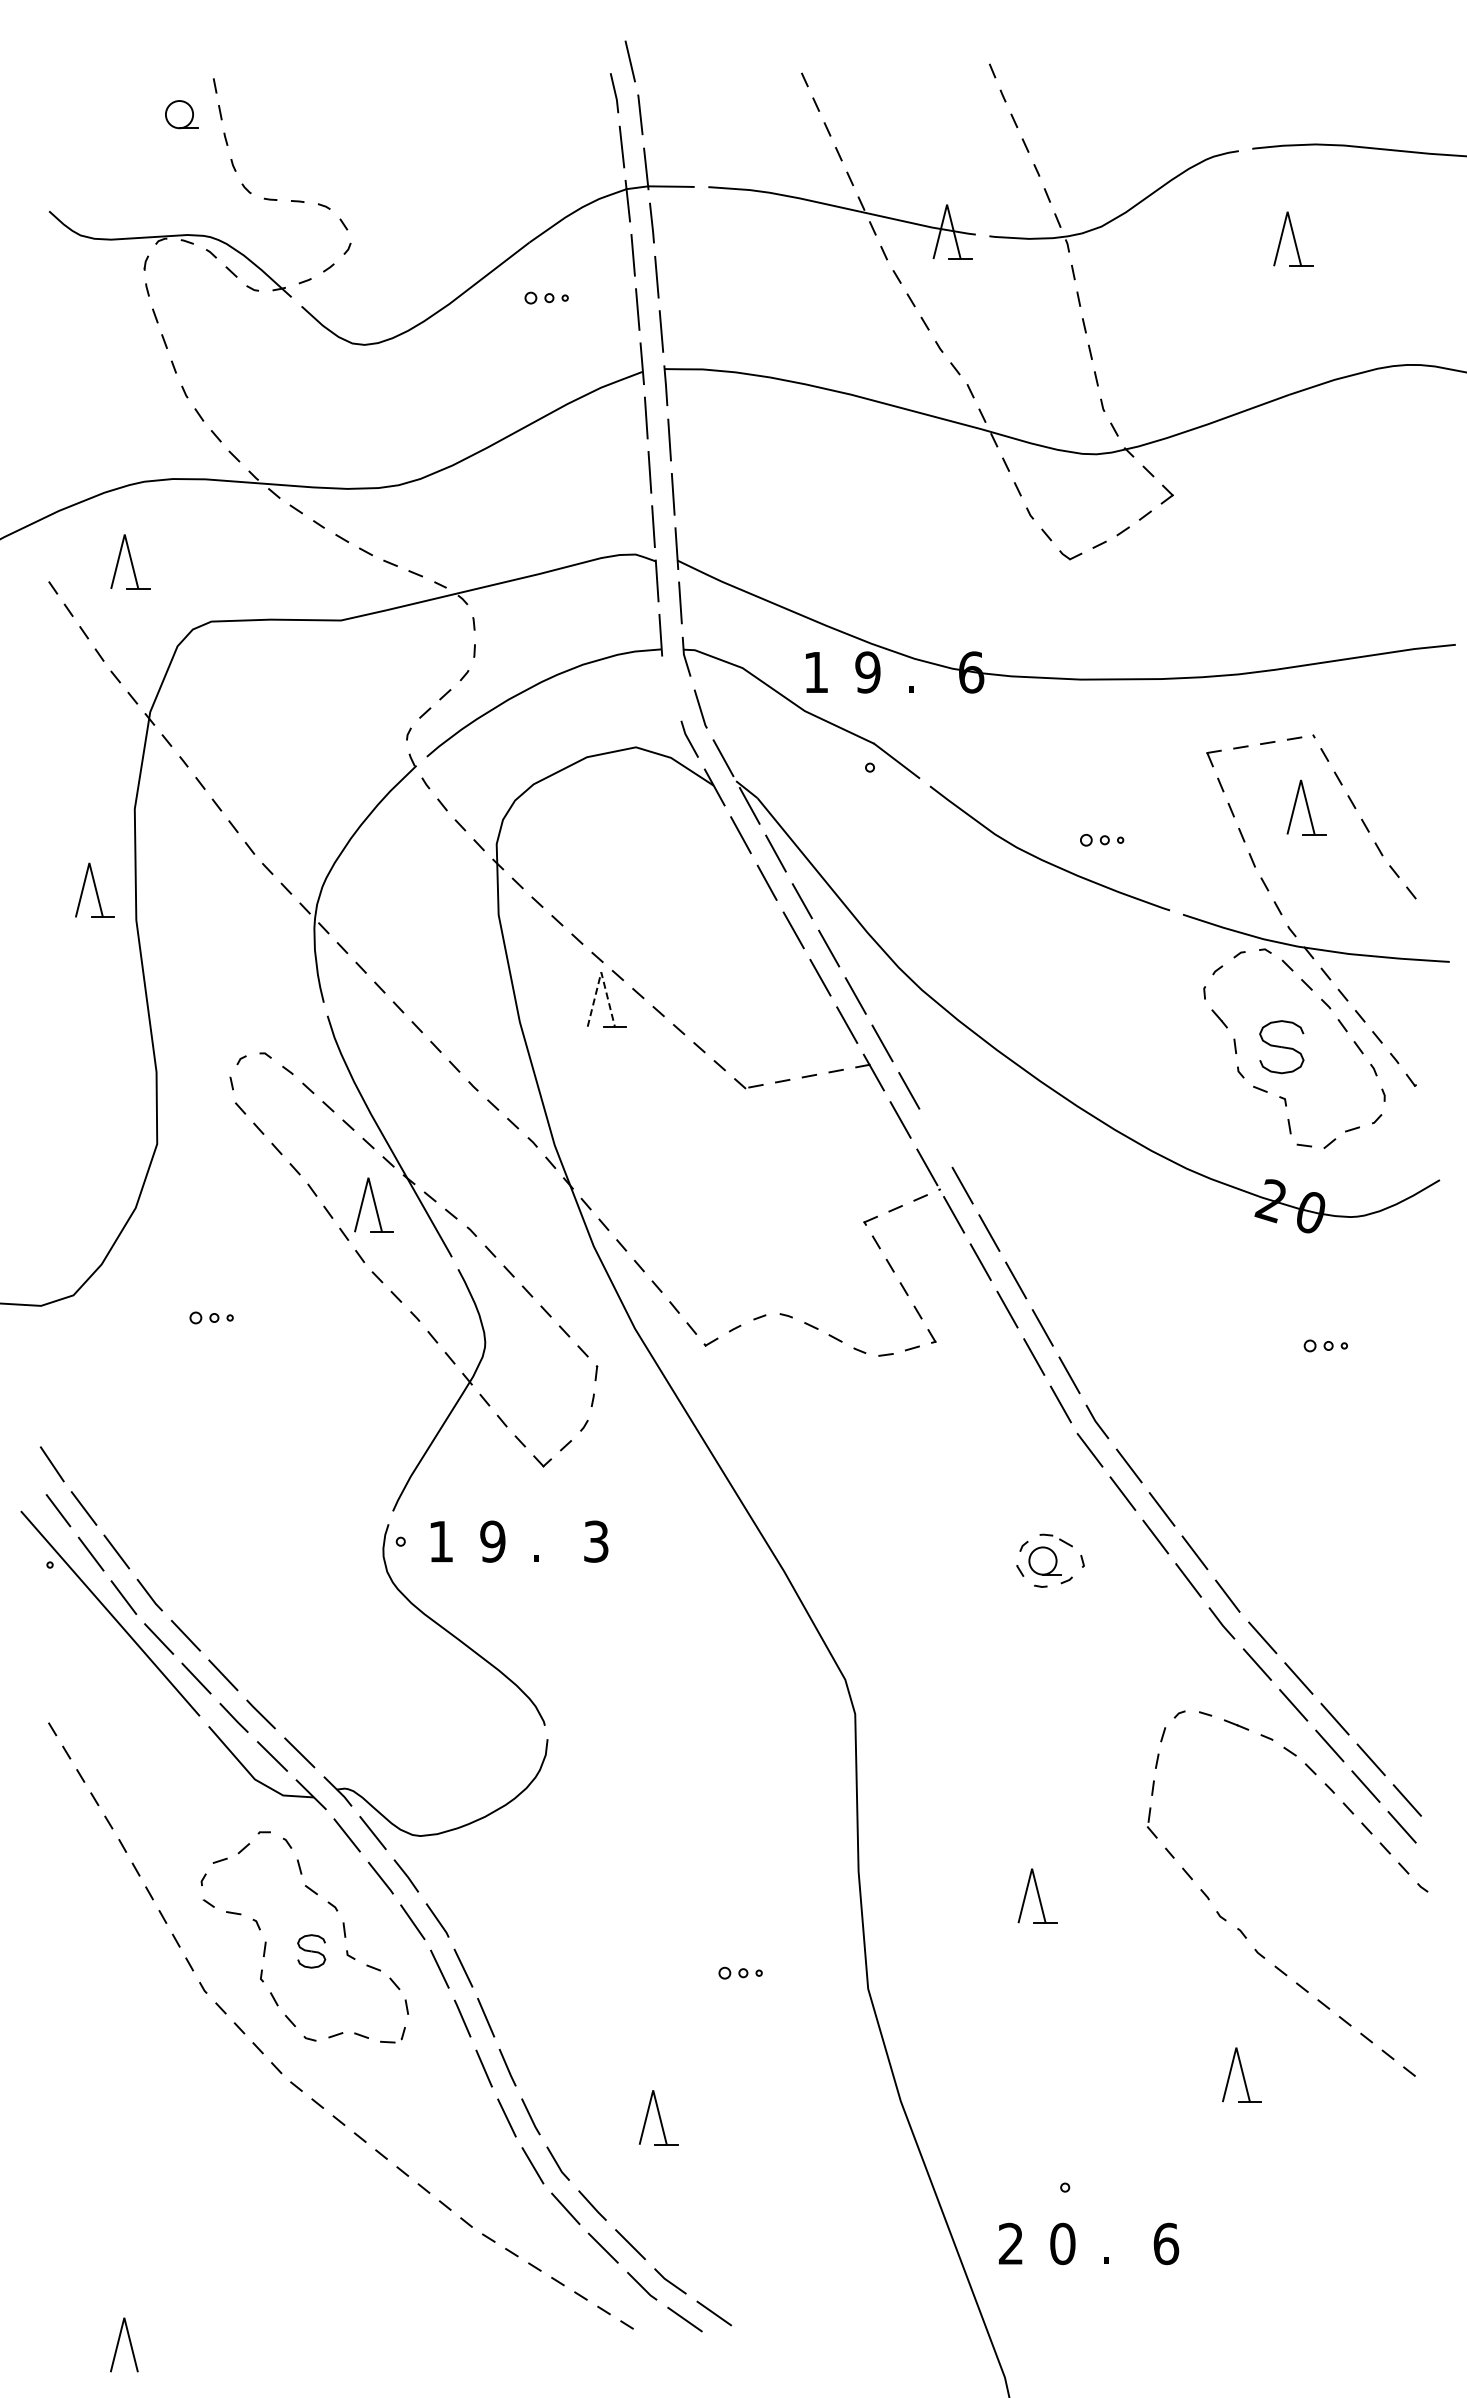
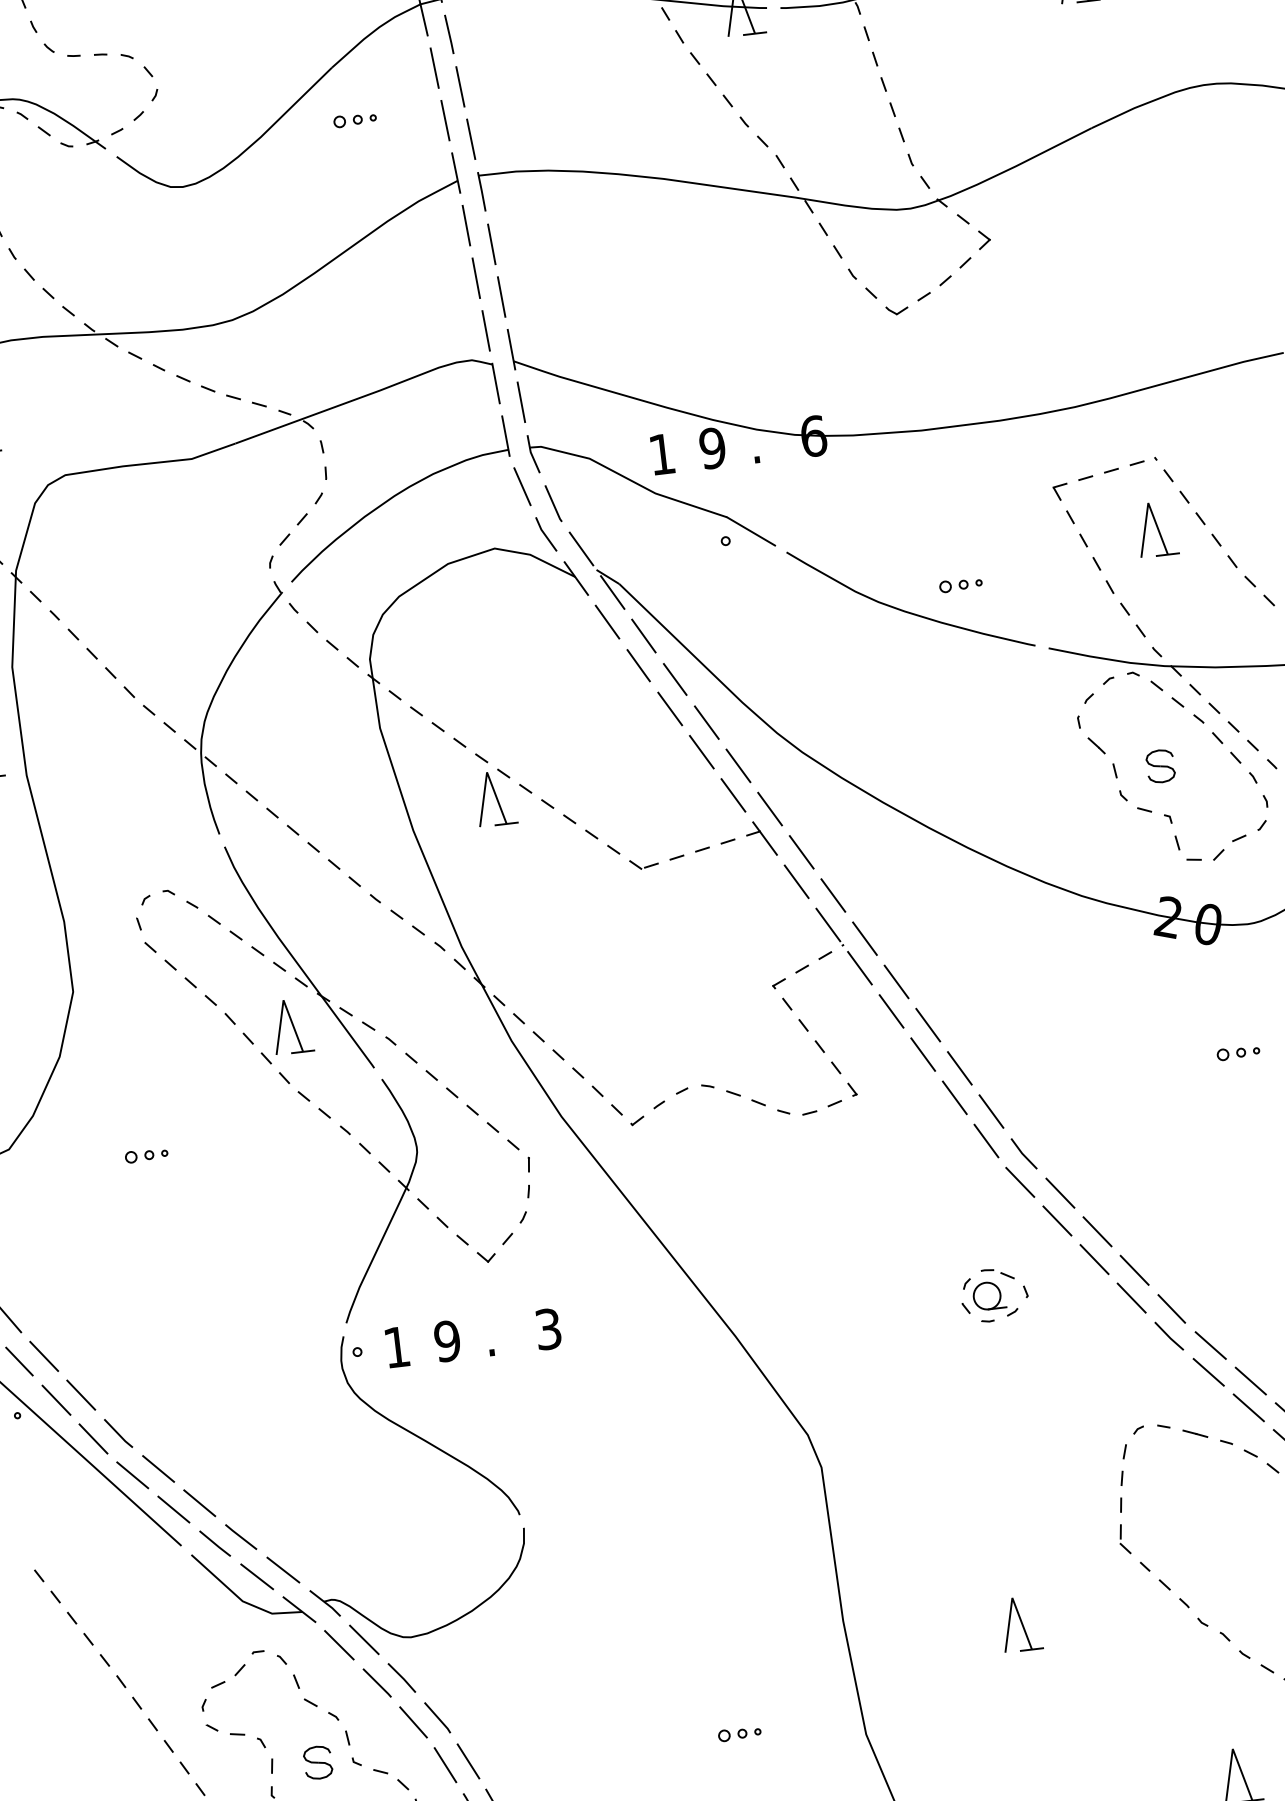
line: (671, 687) -> (522, 485), added
line: (601, 972) -> (487, 772), dashed -> solid
part: (1281, 1047) -> (1160, 766), size x0.62
line: (935, 1138) -> (832, 895), added

